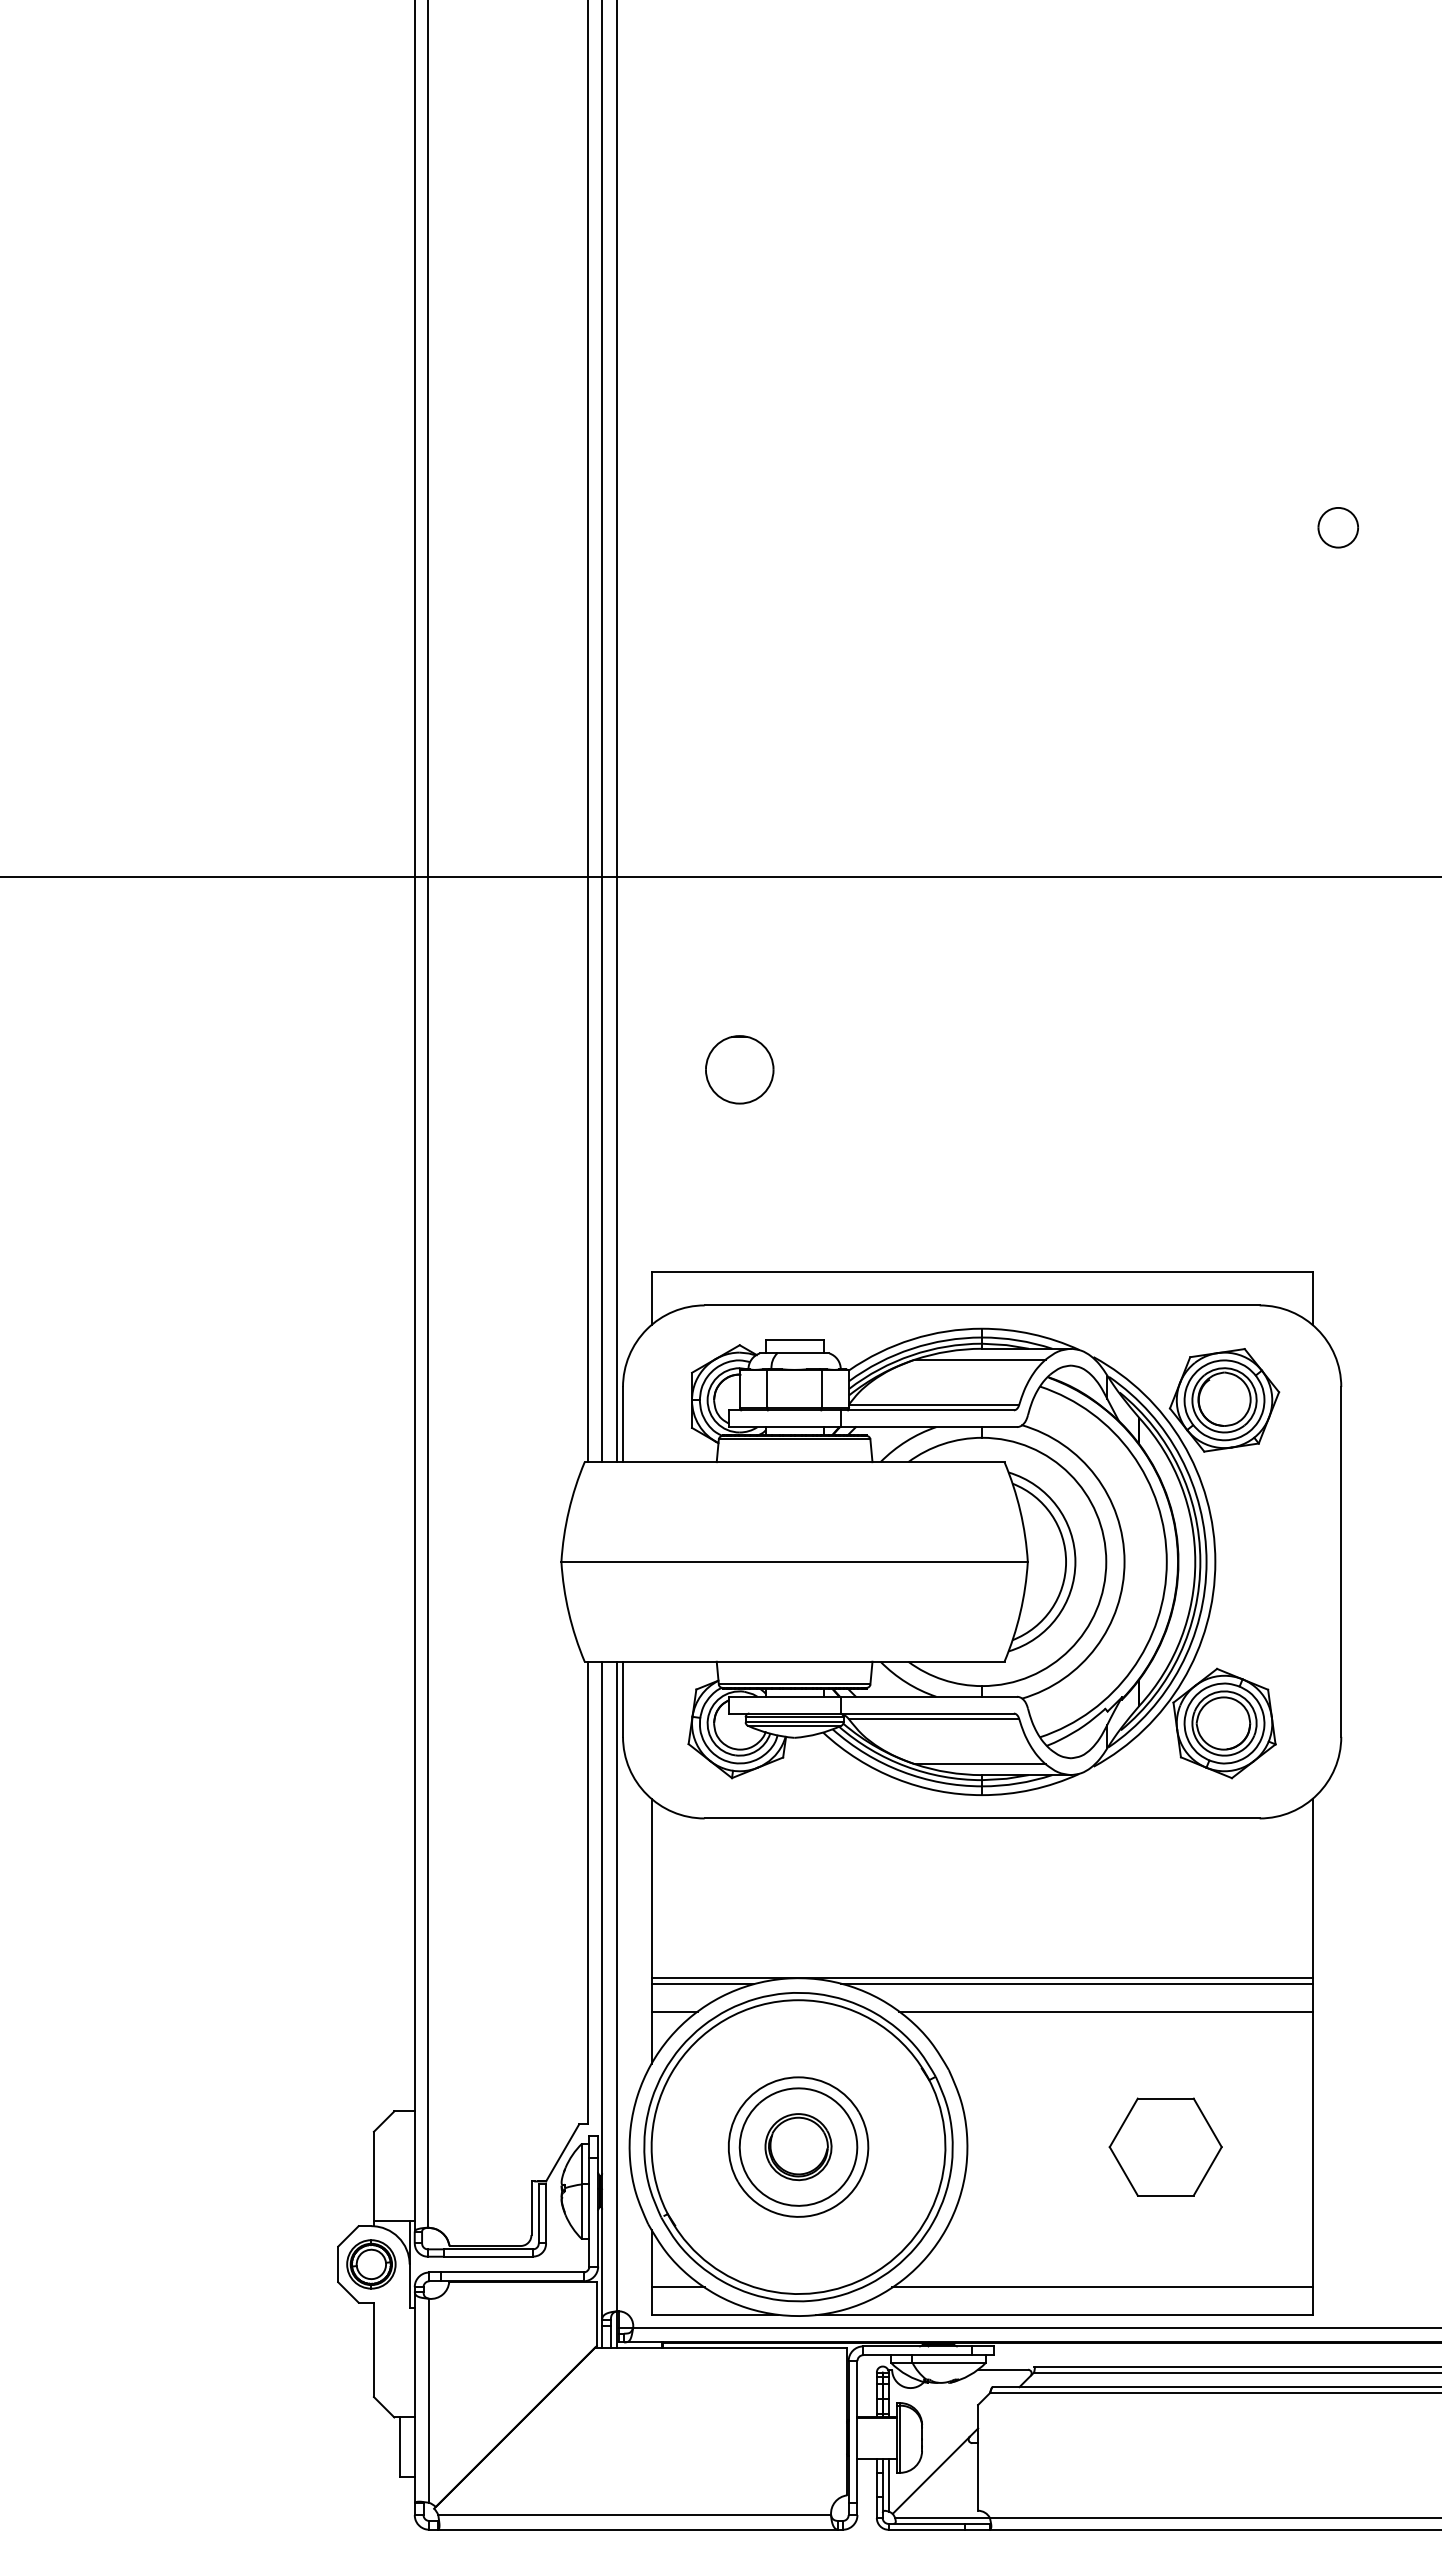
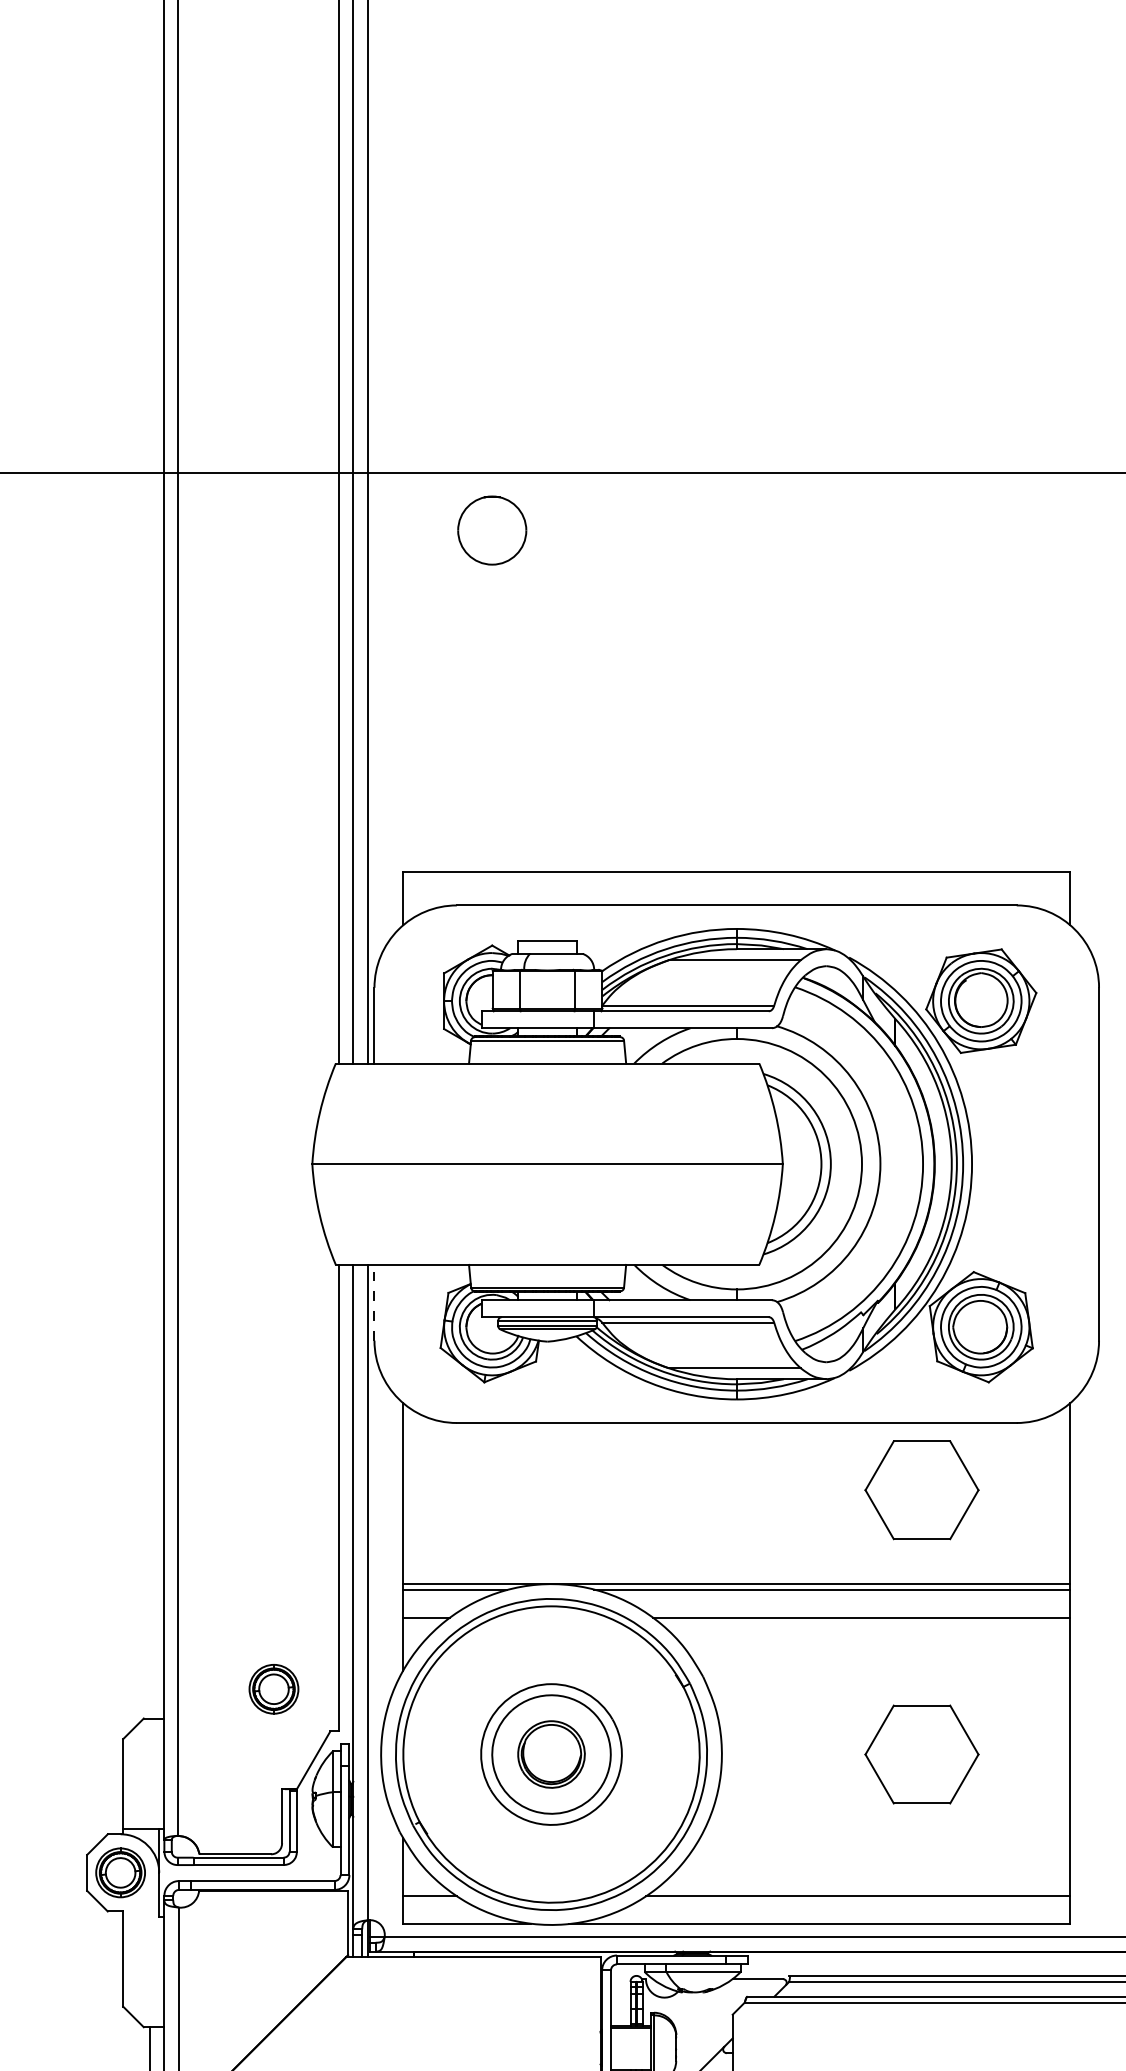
part: (1337, 527) -> (1095, 120), removed
part: (739, 1069) -> (491, 530), moved
line: (623, 1699) -> (374, 1302), solid -> dashed
part: (1165, 1884) -> (921, 1489), added
part: (523, 2082) -> (274, 1689), added

